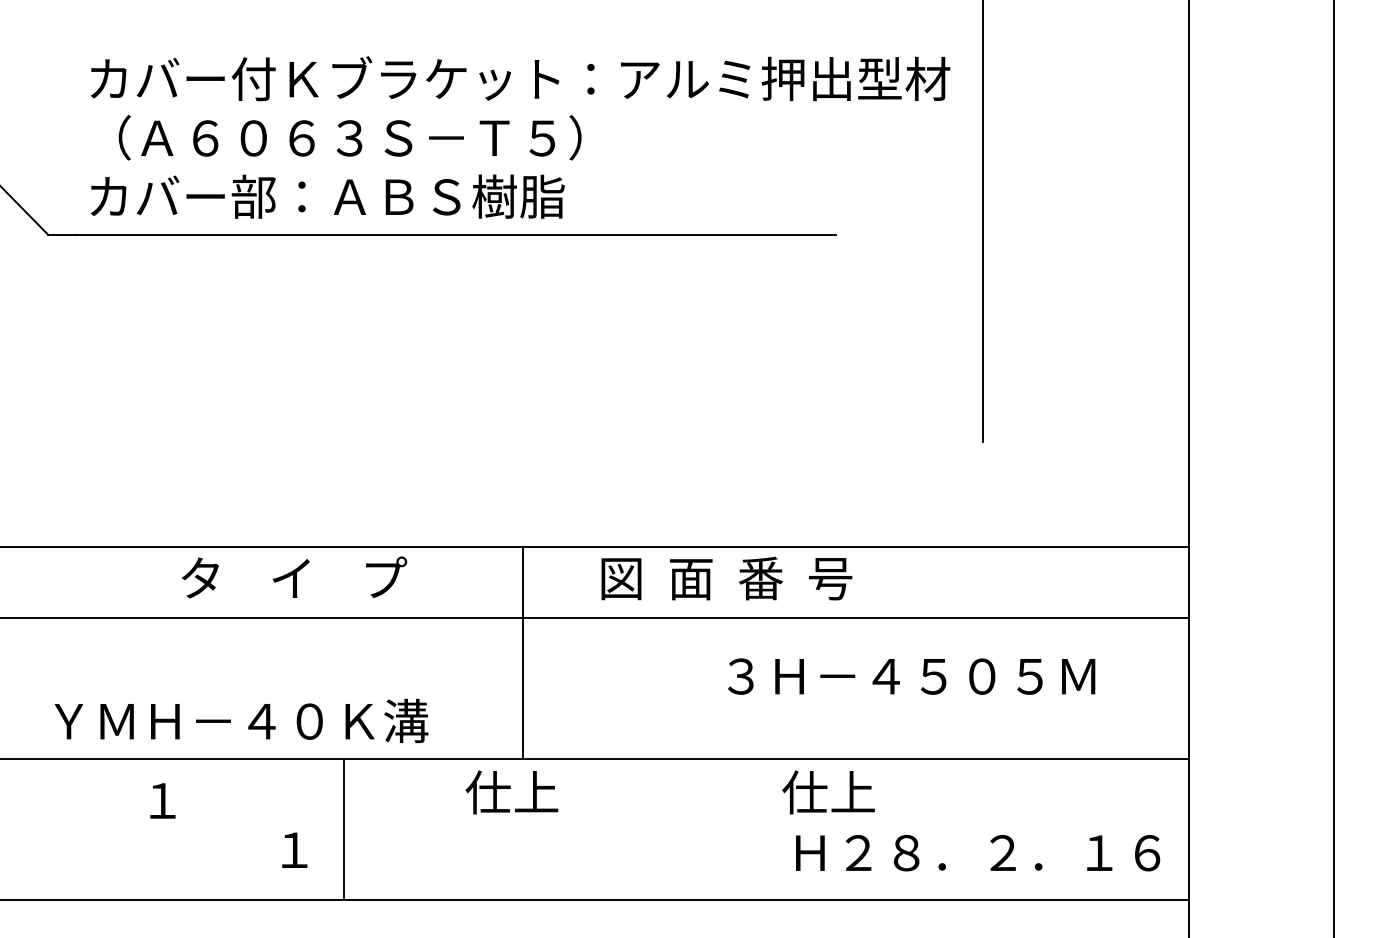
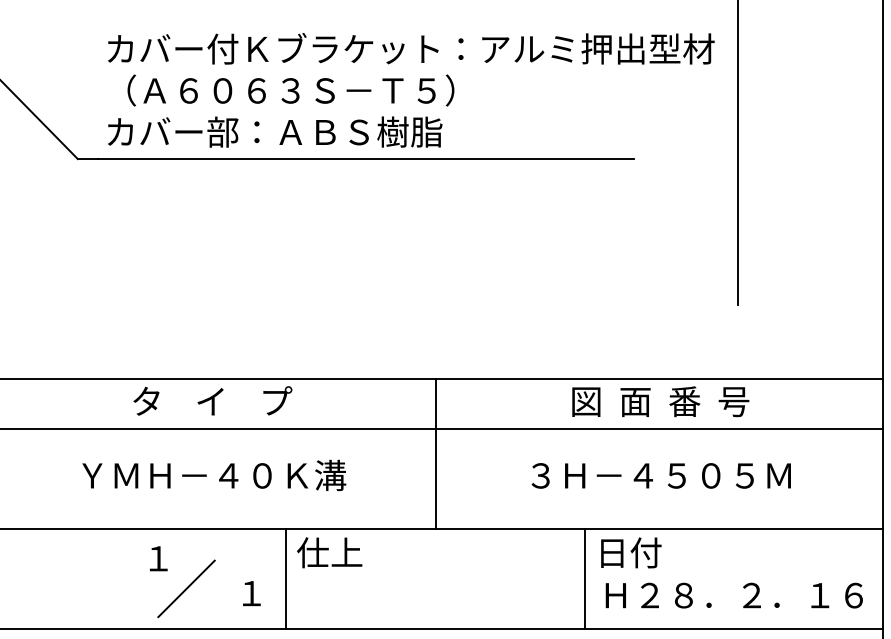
text: (294, 577) -> (212, 400), moved
text: (726, 578) -> (660, 401), moved
line: (523, 652) -> (435, 453), moved
text: (911, 676) -> (661, 475), moved
text: (241, 720) -> (214, 475), moved
text: (511, 792) -> (329, 552), moved
text: (828, 792) -> (628, 552), 仕上 -> 日付
line: (767, 829) -> (585, 578), added
line: (202, 843) -> (186, 588), added

